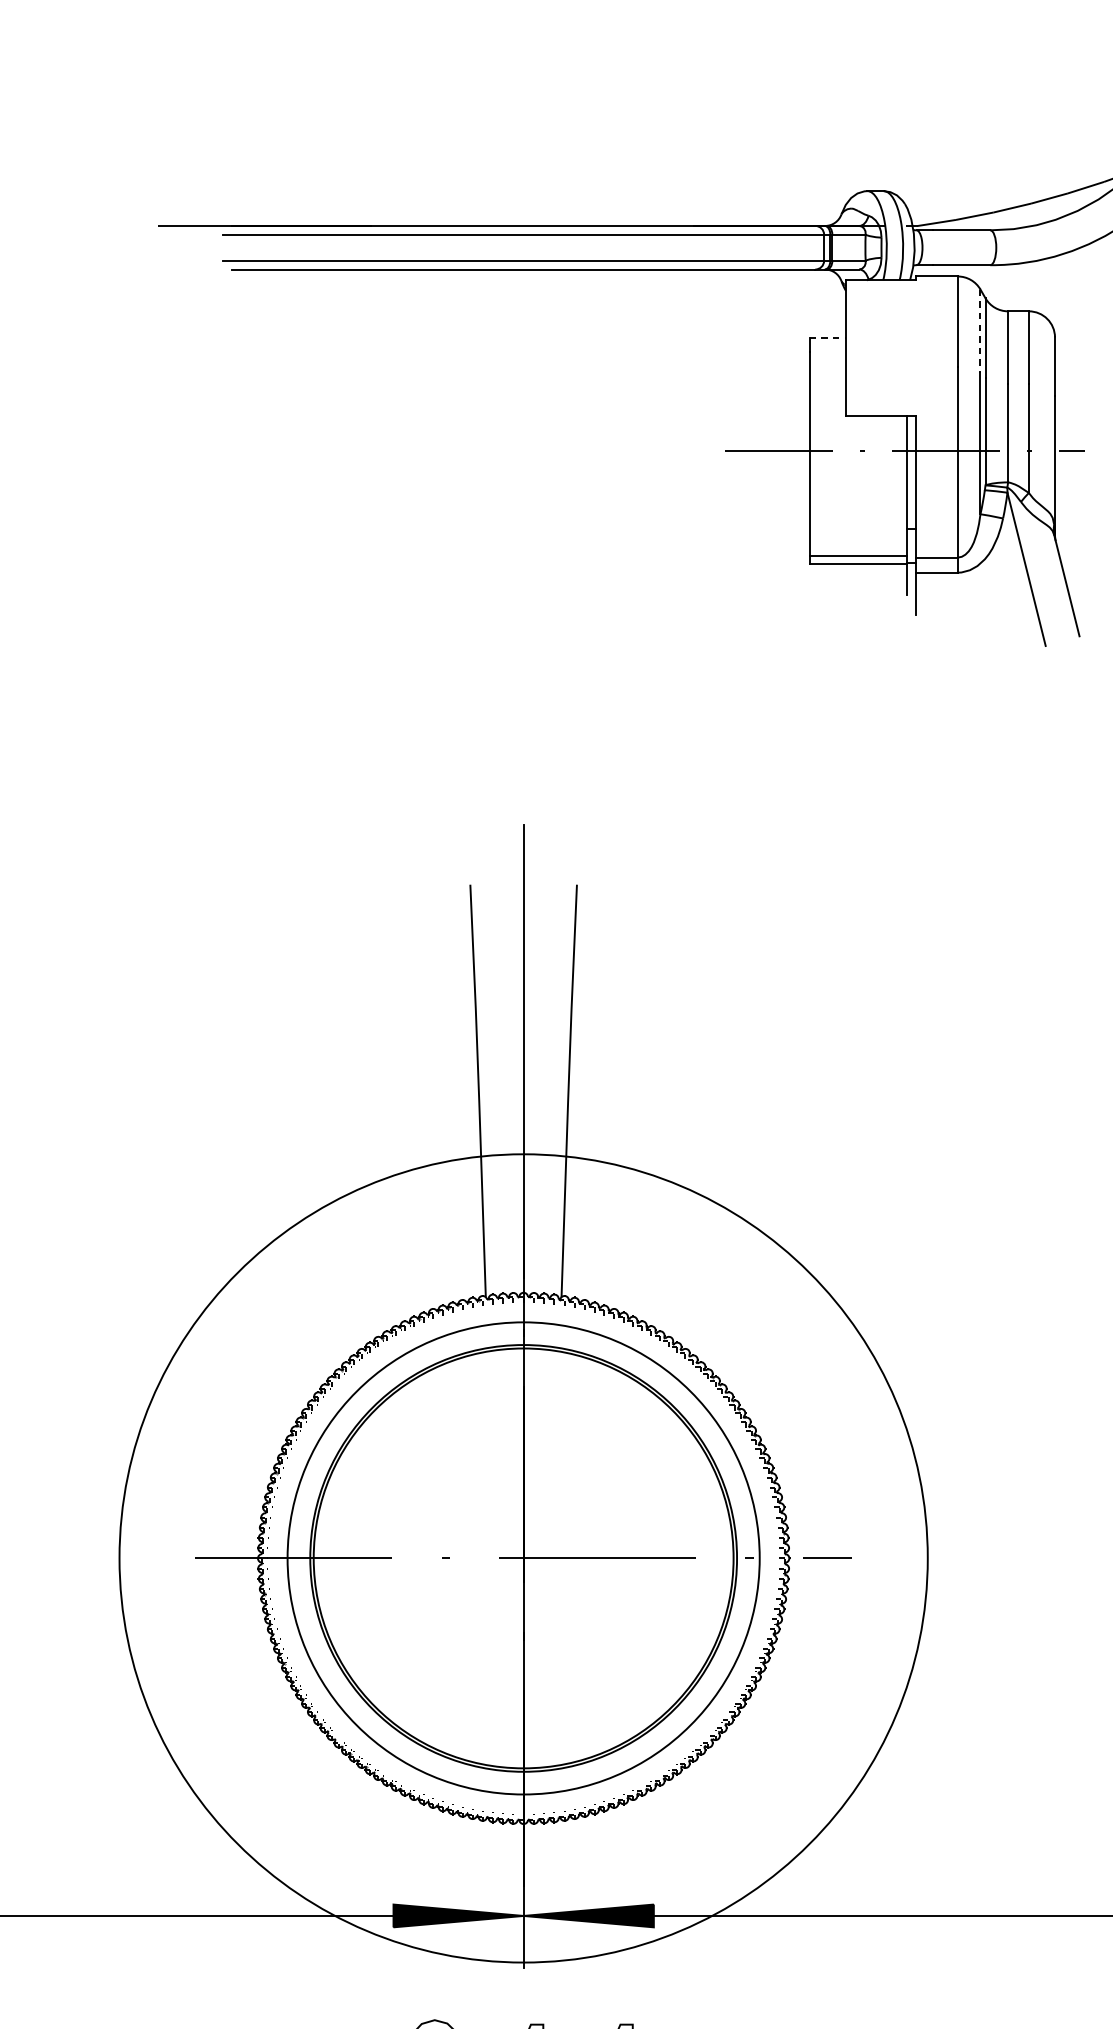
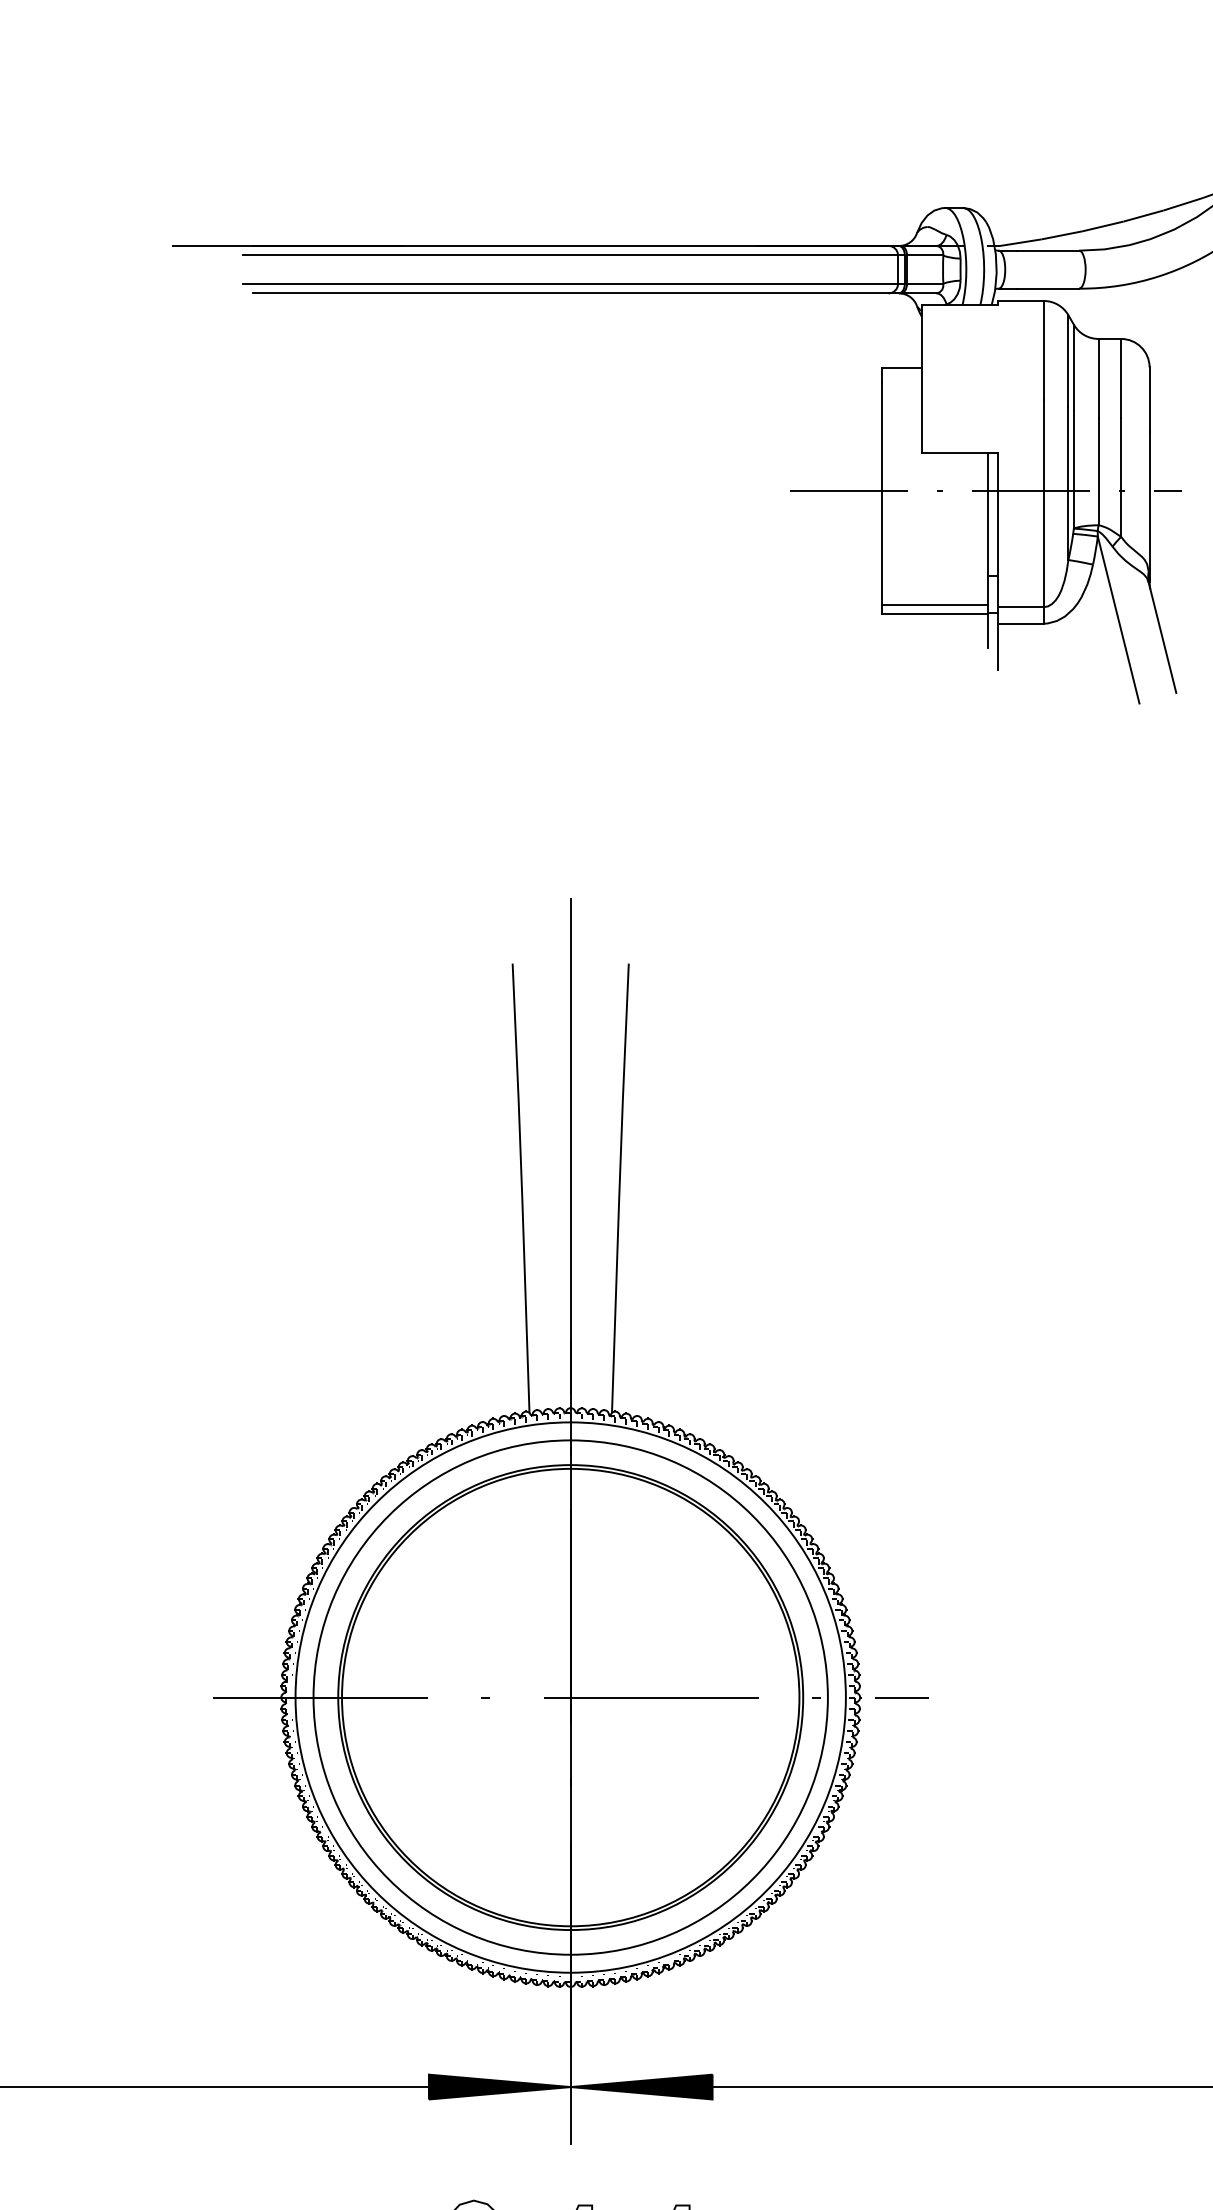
line: (980, 331) -> (1068, 360), dashed -> solid
line: (828, 338) -> (902, 368), dashed -> solid
circle: (523, 1558) -> (570, 1697), size x0.62

